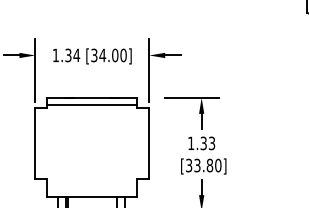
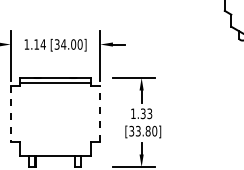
text: (68, 55) -> (36, 44), 1.34 -> 1.14
line: (35, 143) -> (10, 113), solid -> dashed
line: (149, 143) -> (100, 113), solid -> dashed

